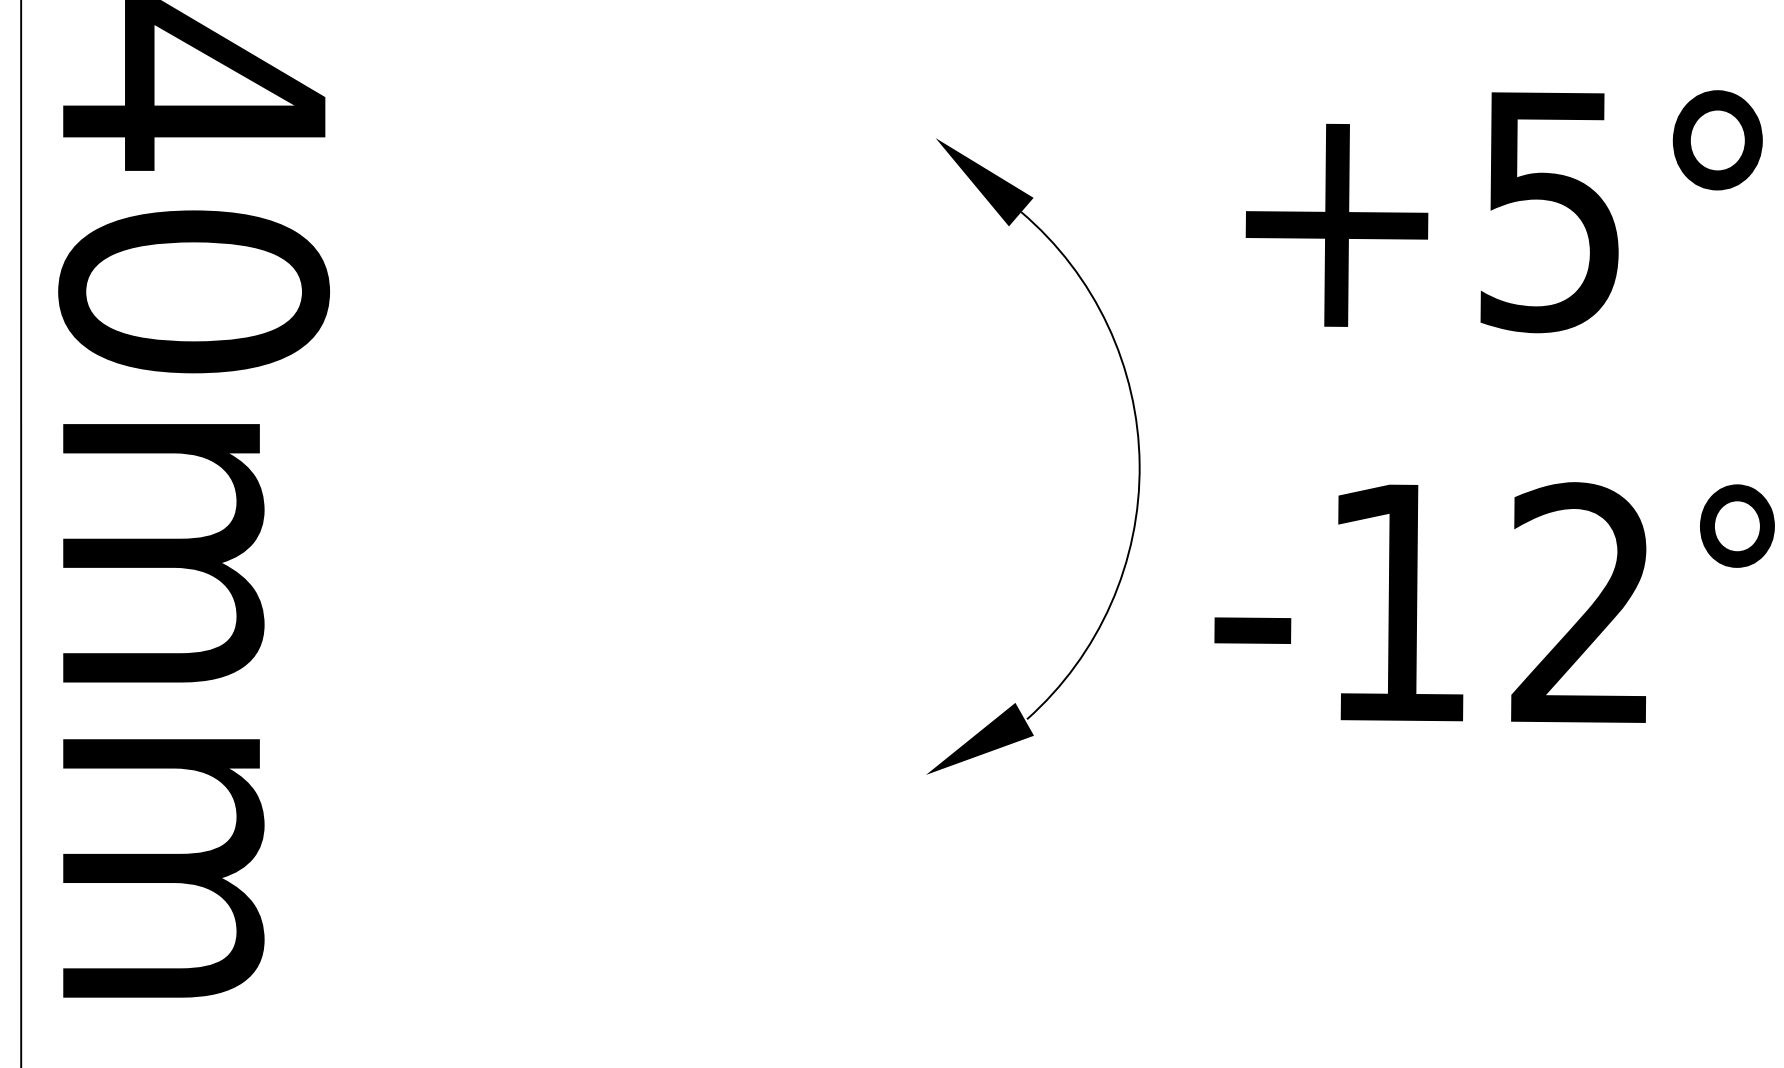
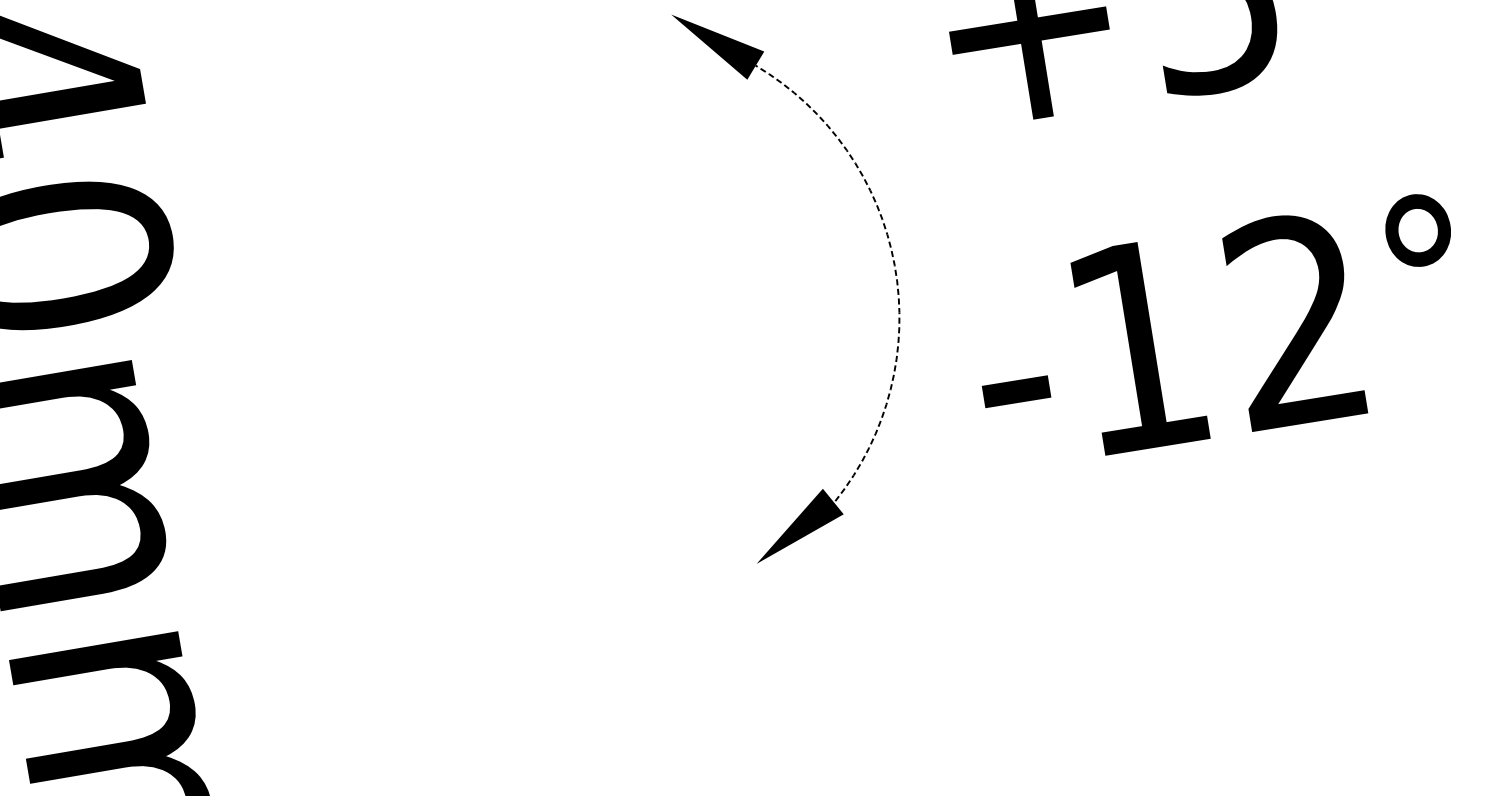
arc: (1139, 464) -> (894, 265), solid -> dashed

